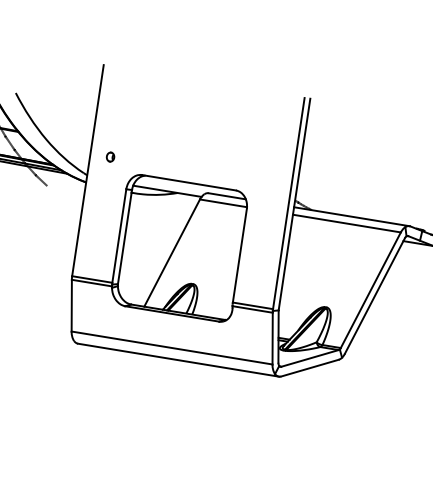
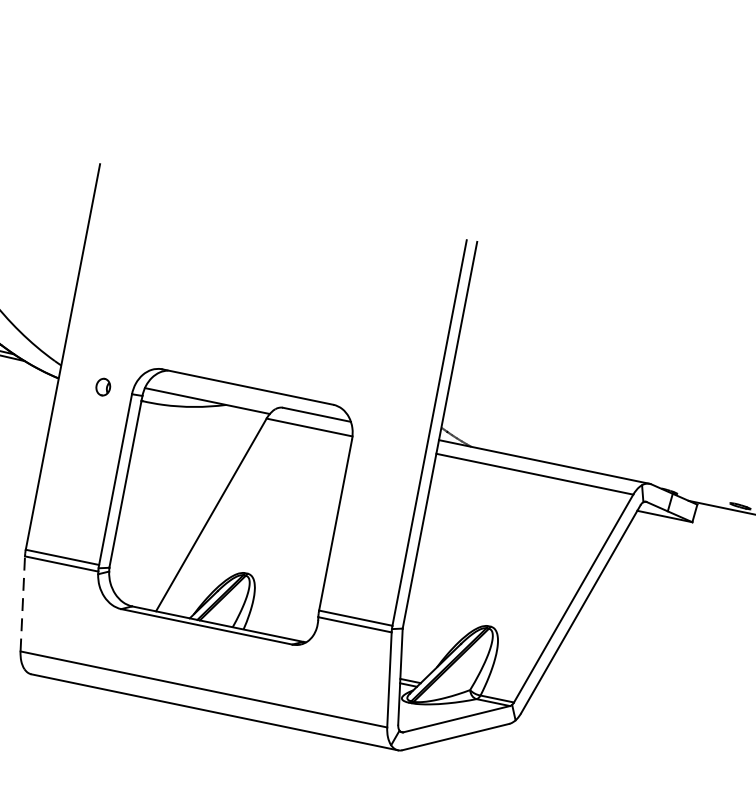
part: (110, 156) -> (103, 386), moved
line: (71, 305) -> (22, 603), solid -> dashed

